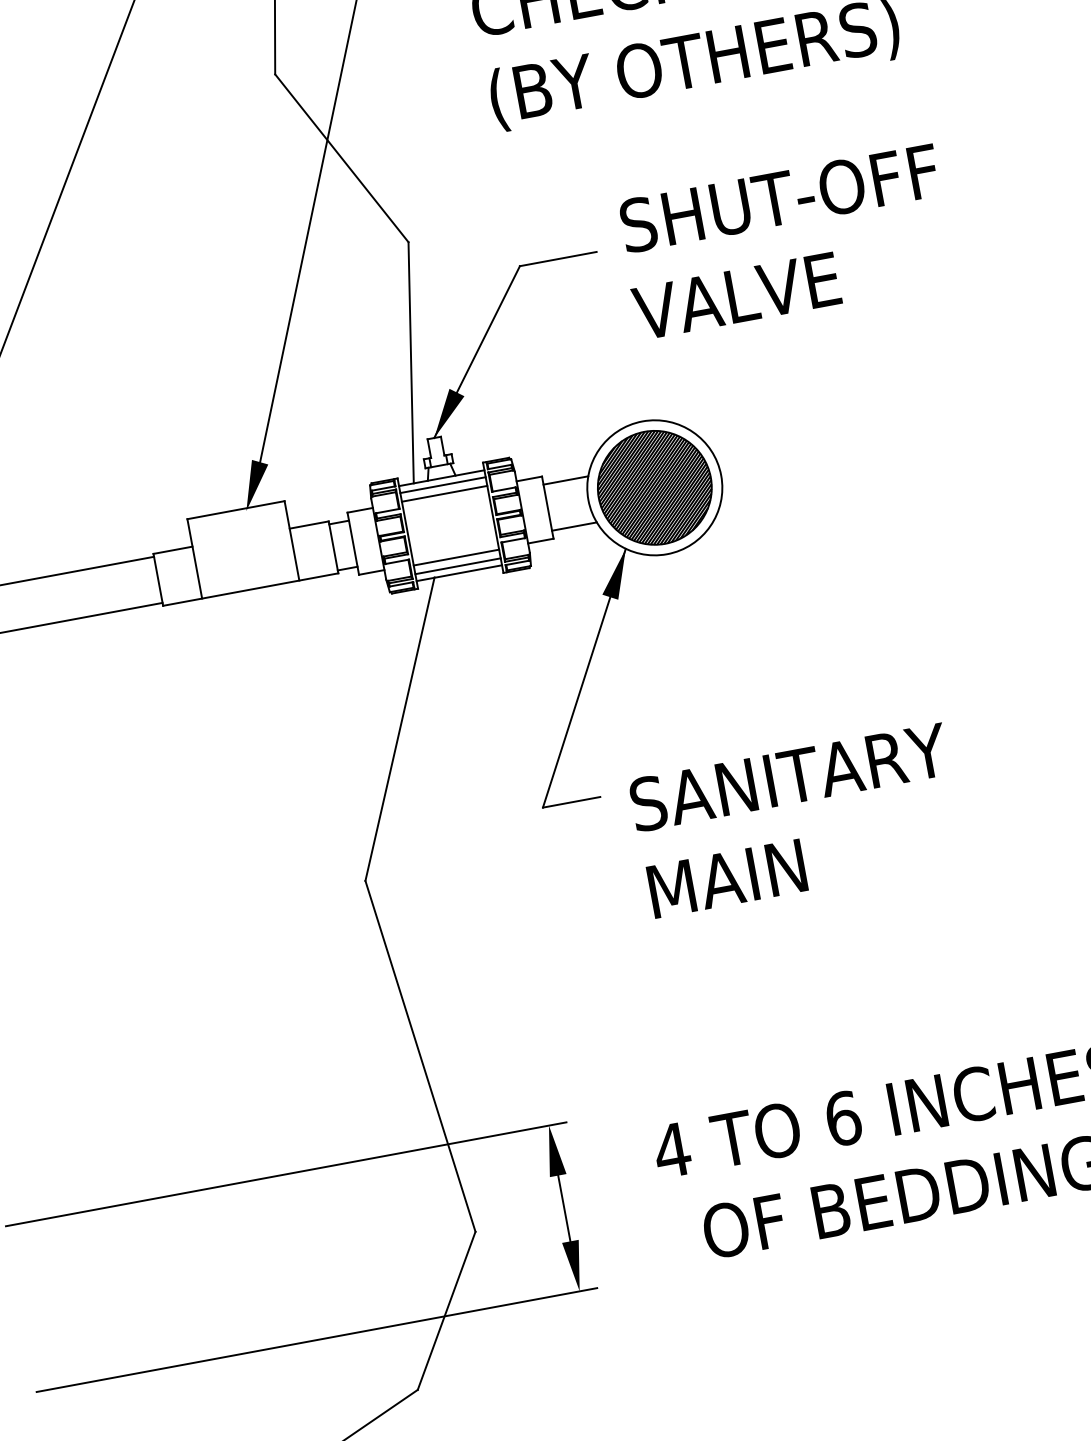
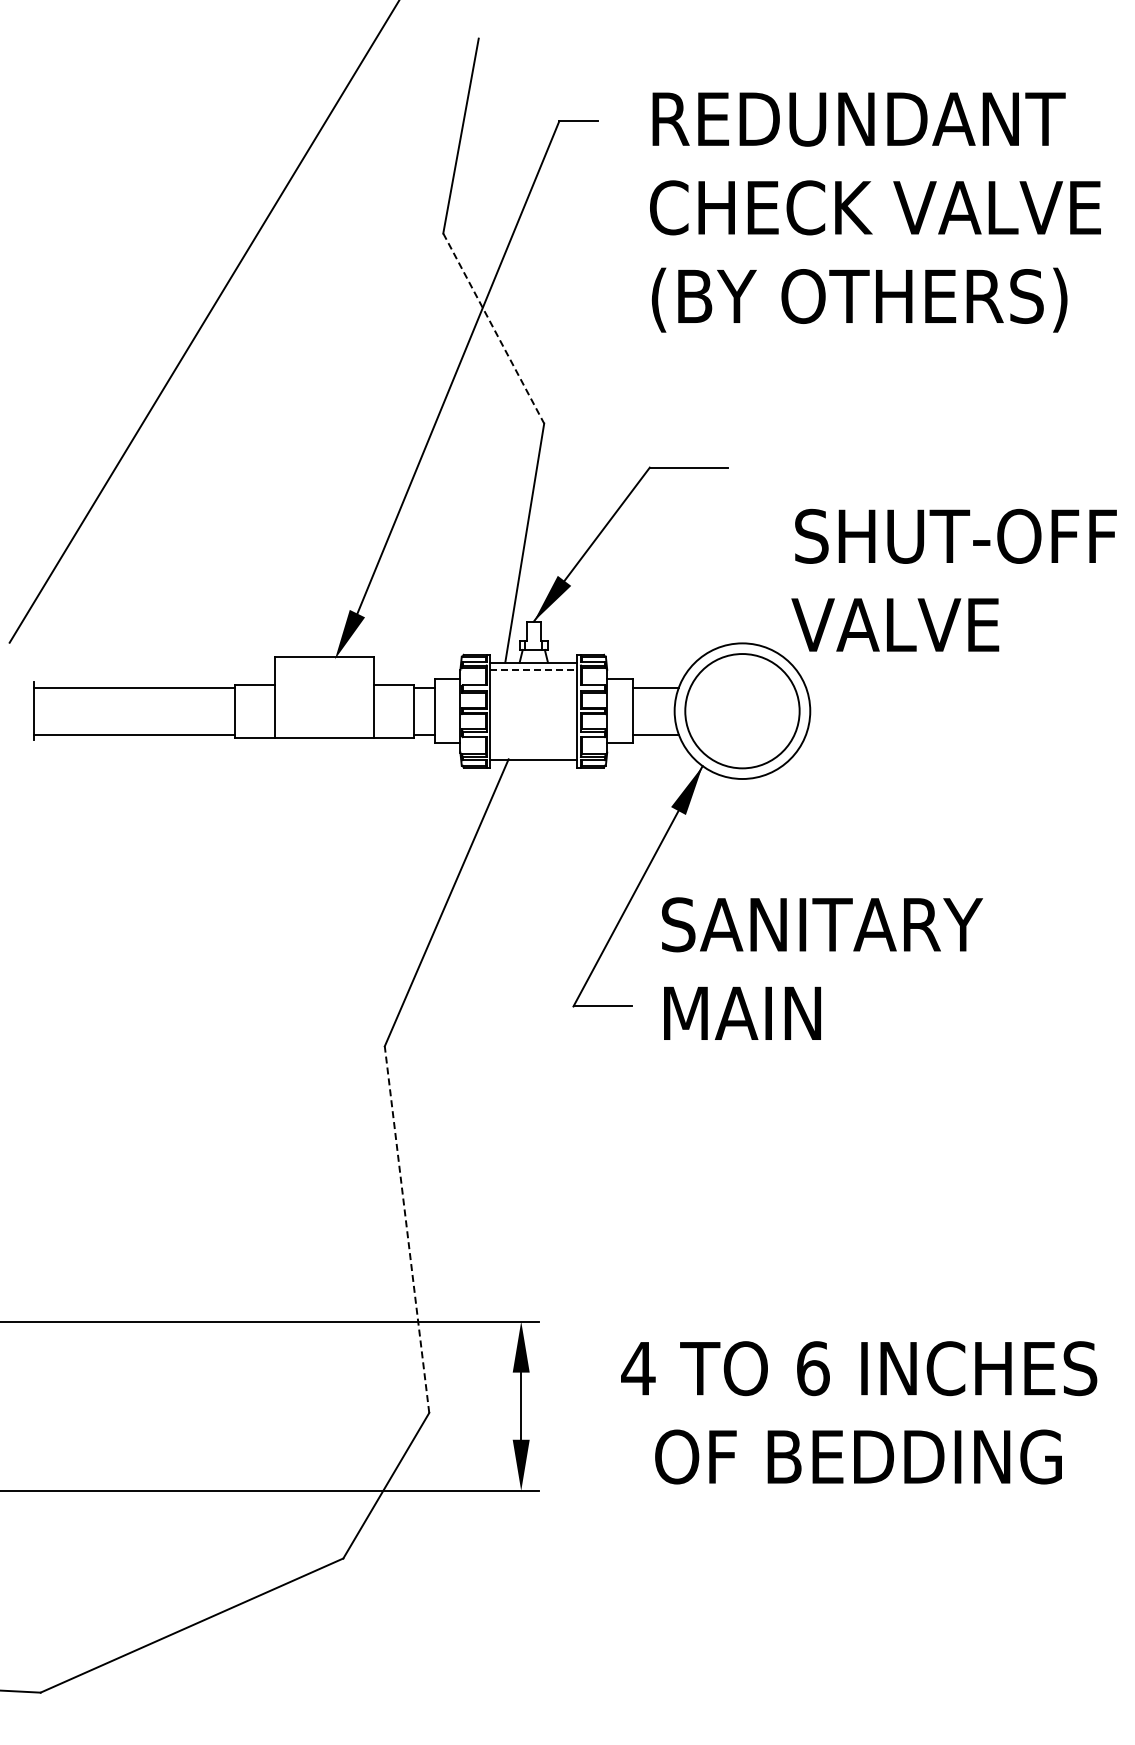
line: (341, 158) -> (493, 328), solid -> dashed
text: (785, 241) -> (953, 579), moved
line: (442, 484) -> (533, 669), solid -> dashed
hatch: (654, 488) -> (742, 711), removed
line: (444, 493) -> (533, 678), removed
line: (456, 557) -> (533, 743), removed
line: (457, 566) -> (533, 752), removed
text: (797, 820) -> (822, 968), moved
line: (420, 1056) -> (407, 1229), solid -> dashed

